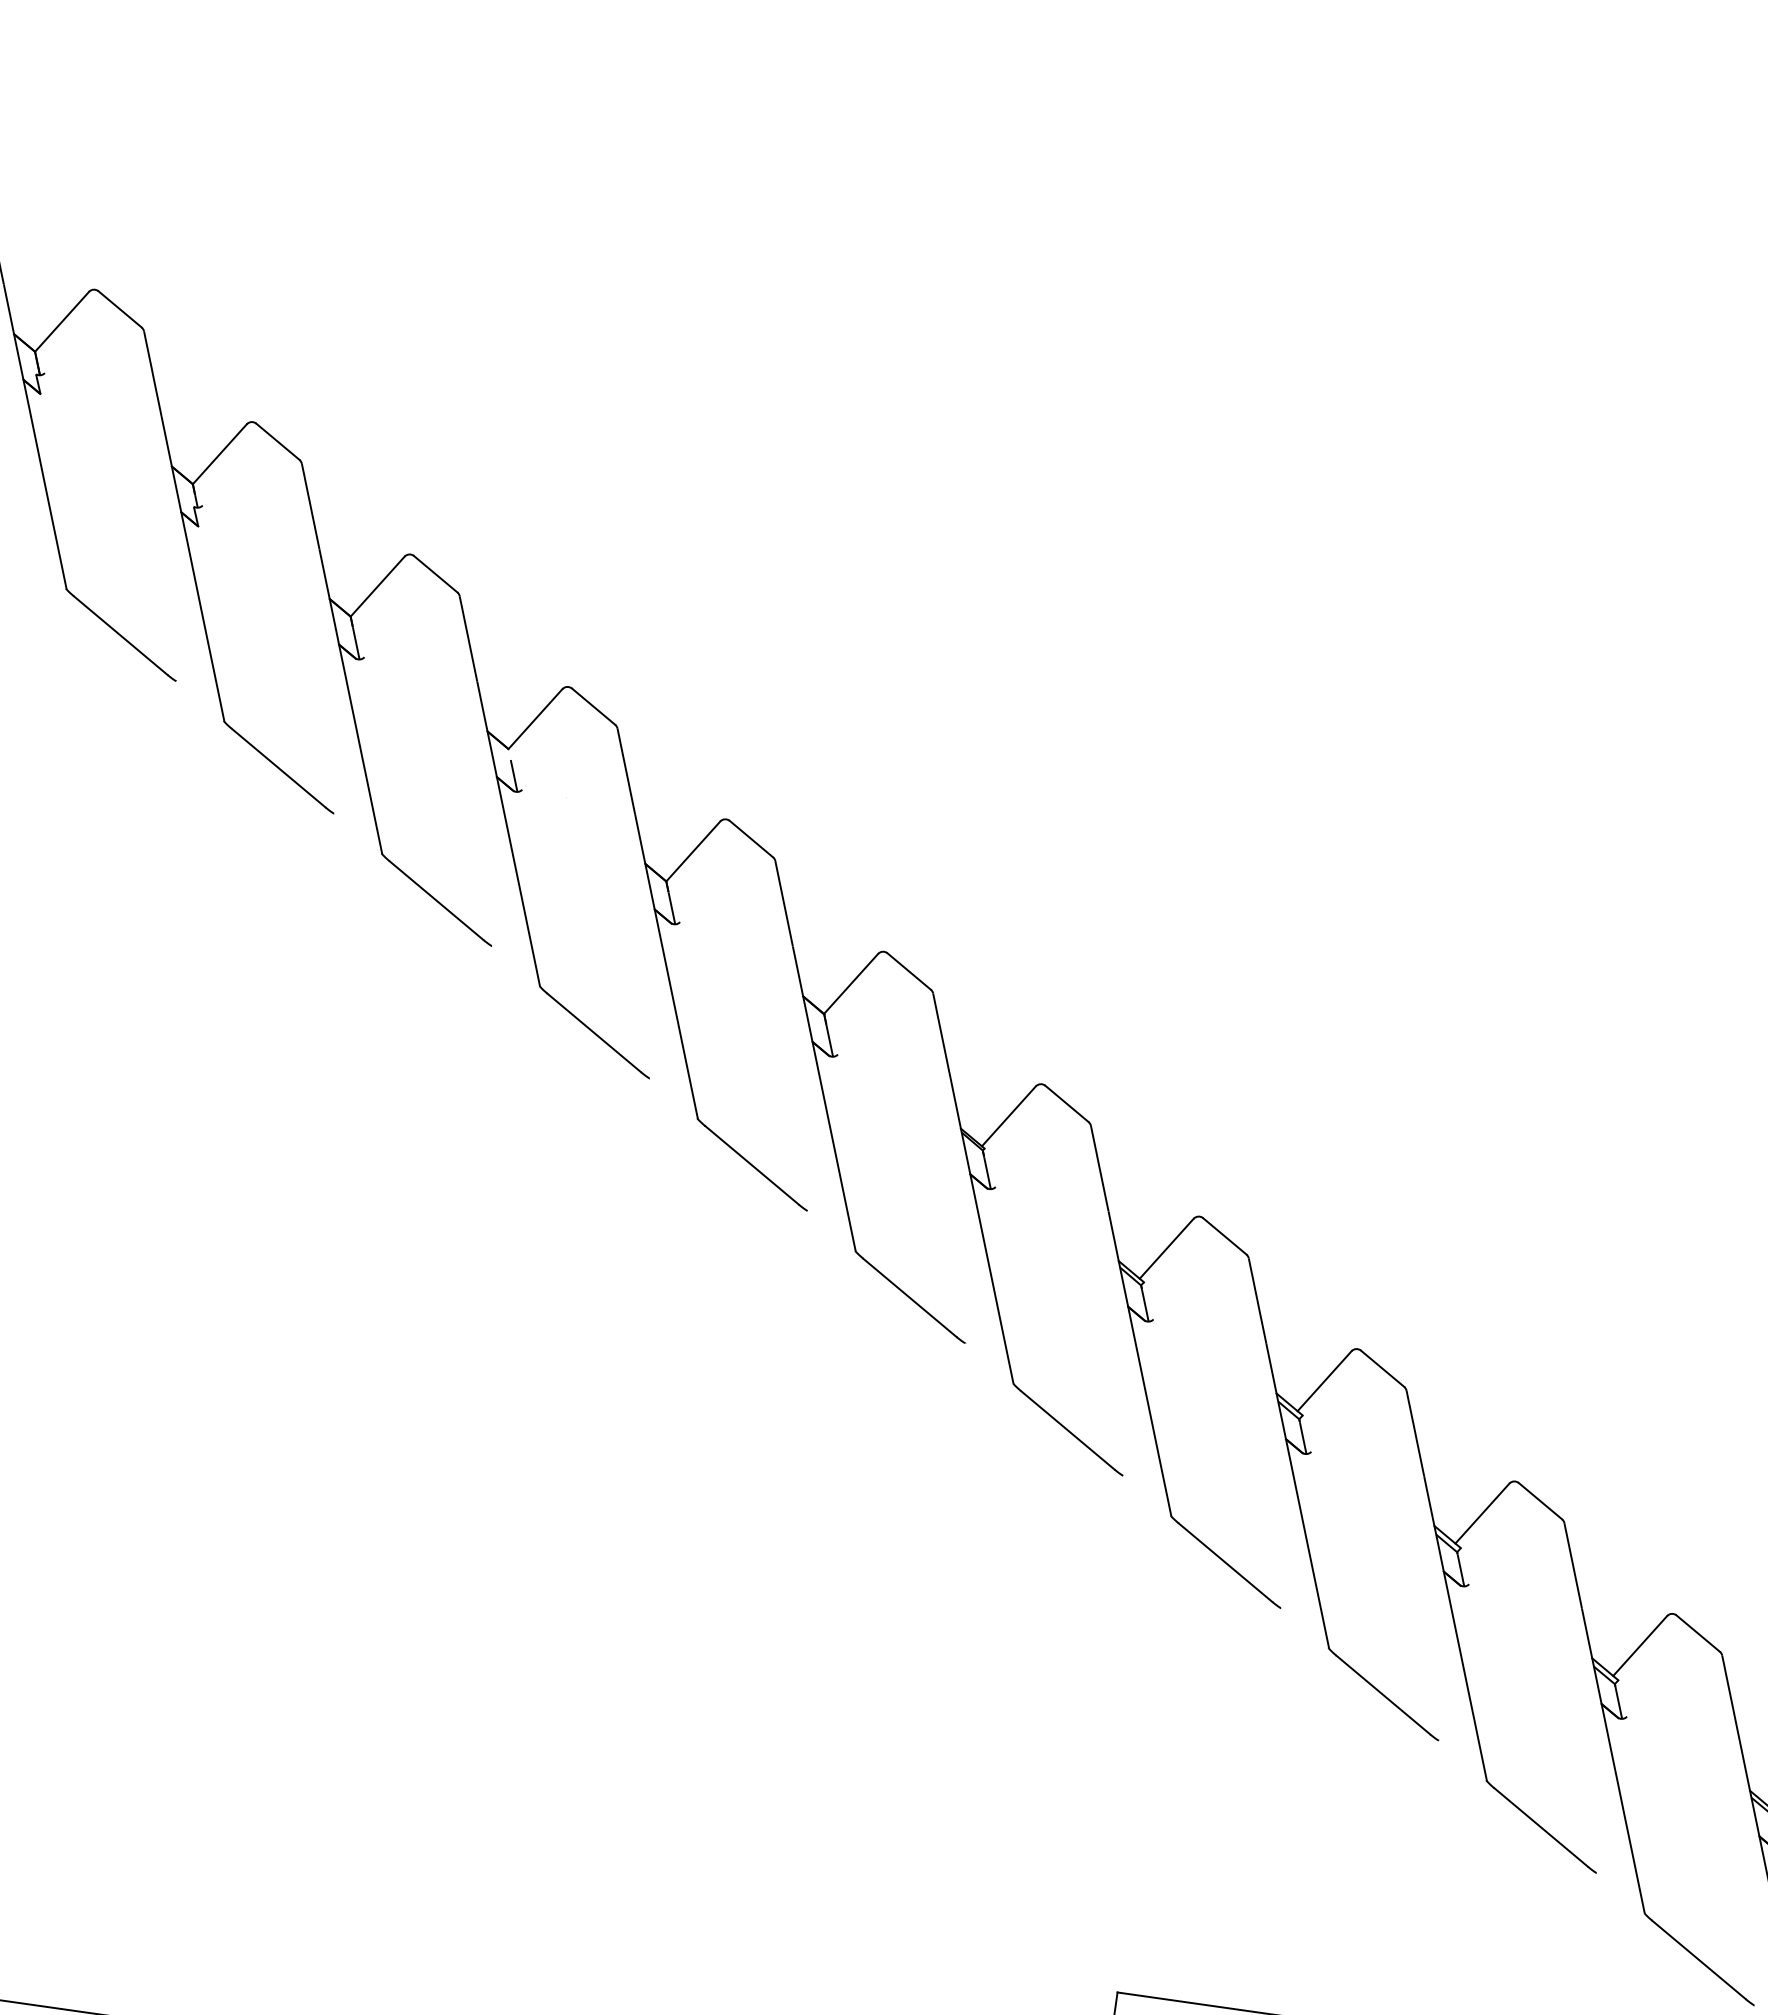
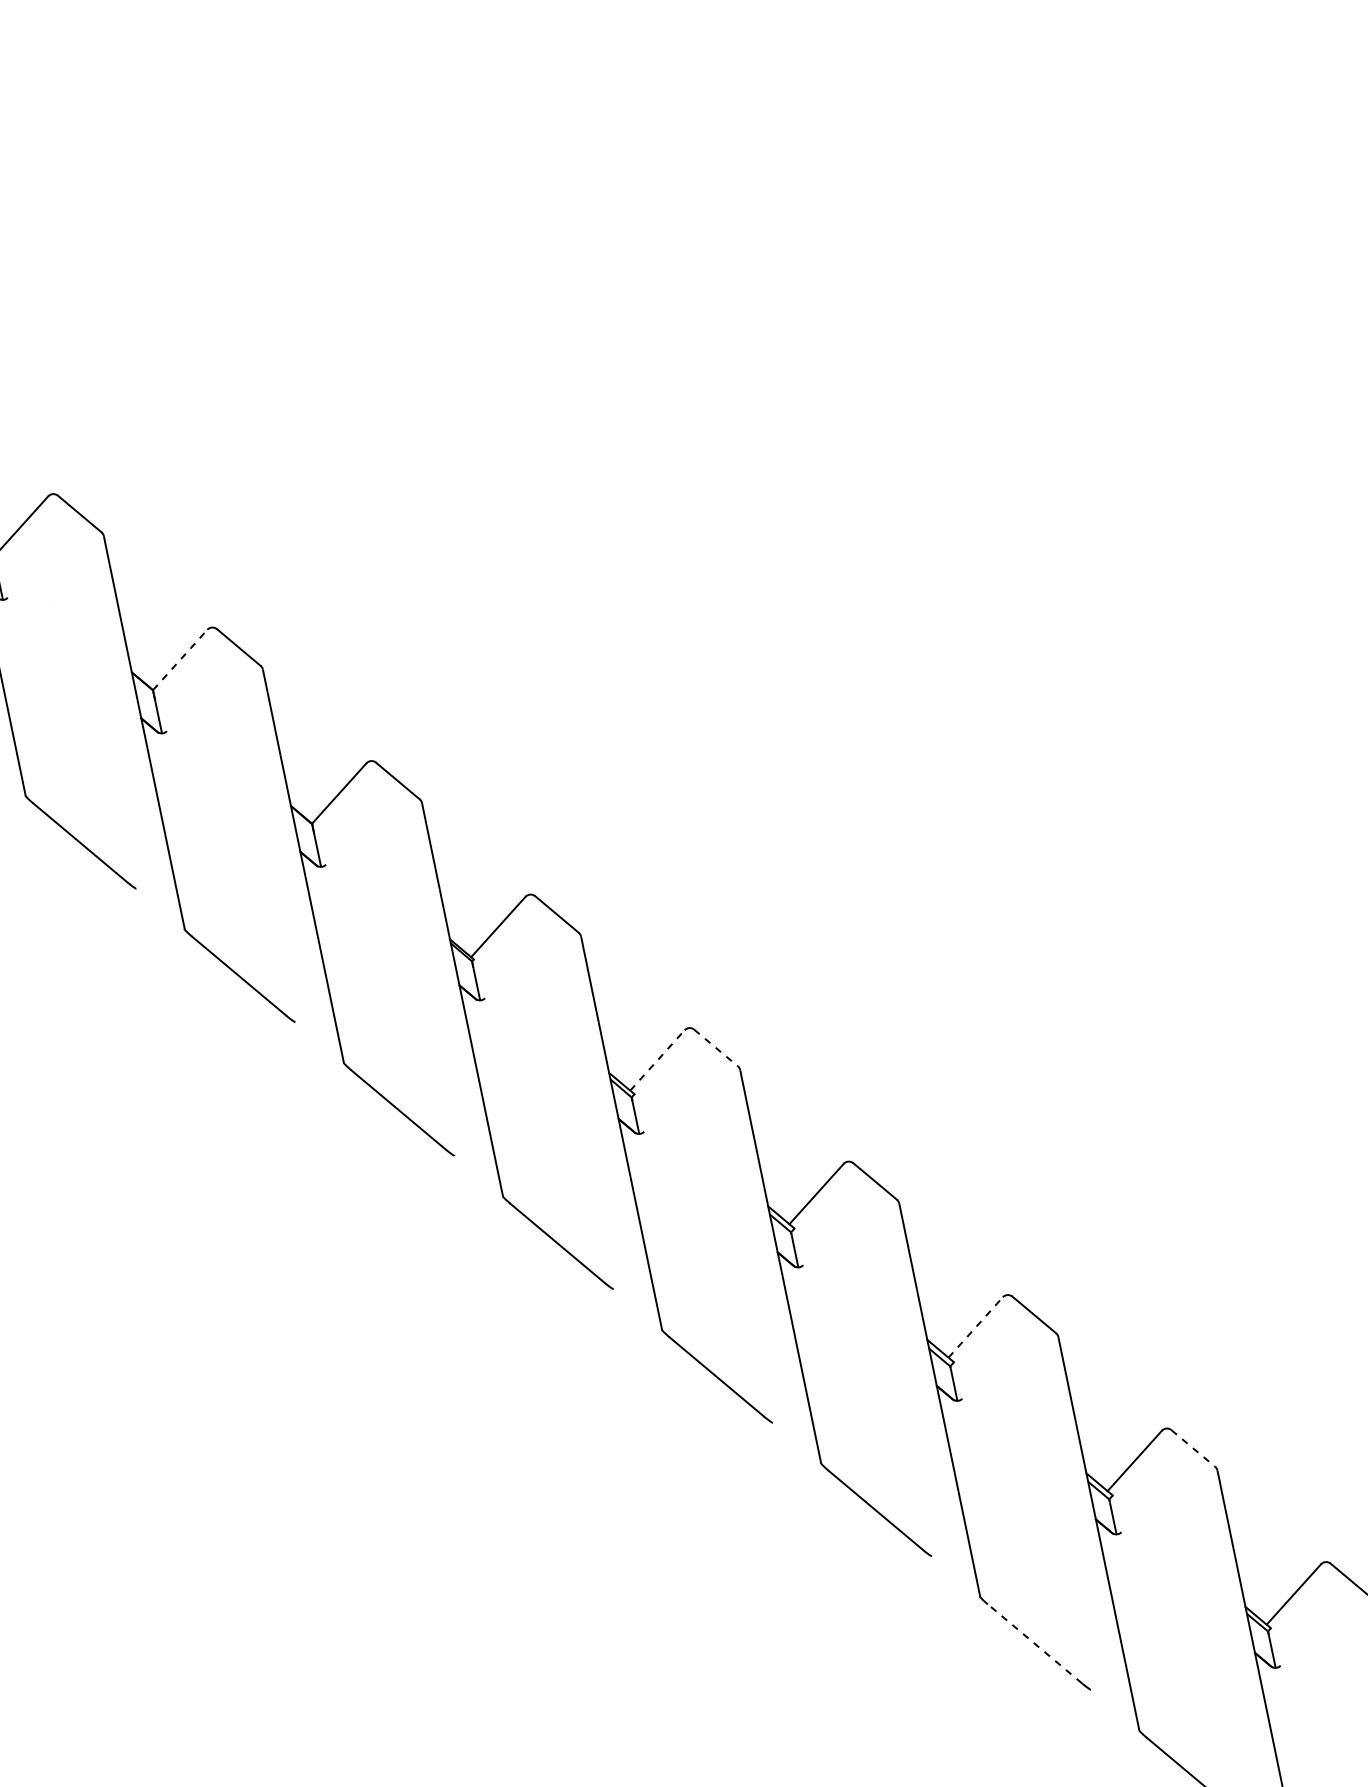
line: (693, 851) -> (180, 659), solid -> dashed
line: (1225, 1236) -> (716, 1048), solid -> dashed
line: (1167, 1248) -> (658, 1060), solid -> dashed
line: (1482, 1513) -> (975, 1327), solid -> dashed
line: (1698, 1633) -> (1193, 1448), solid -> dashed
line: (1540, 1827) -> (1034, 1643), solid -> dashed

